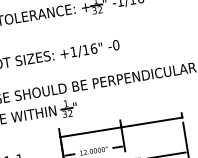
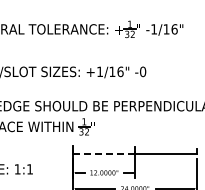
line: (91, 131) -> (104, 153), solid -> dashed

